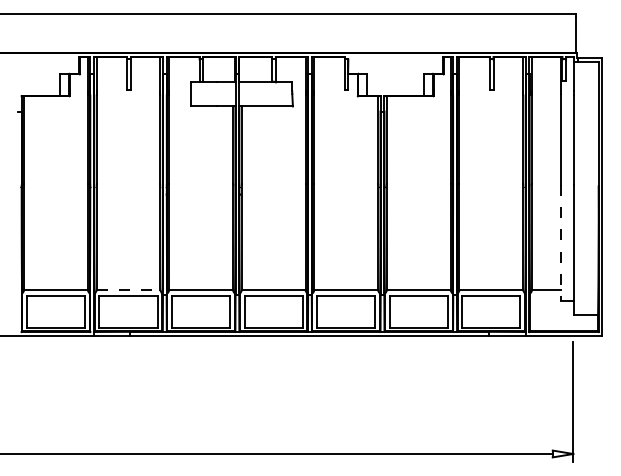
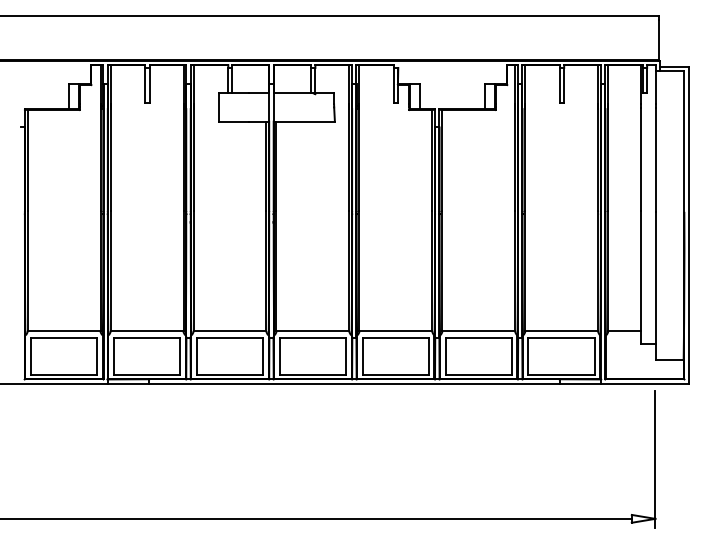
line: (560, 242) -> (640, 277), dashed -> solid
line: (128, 289) -> (146, 330), dashed -> solid

